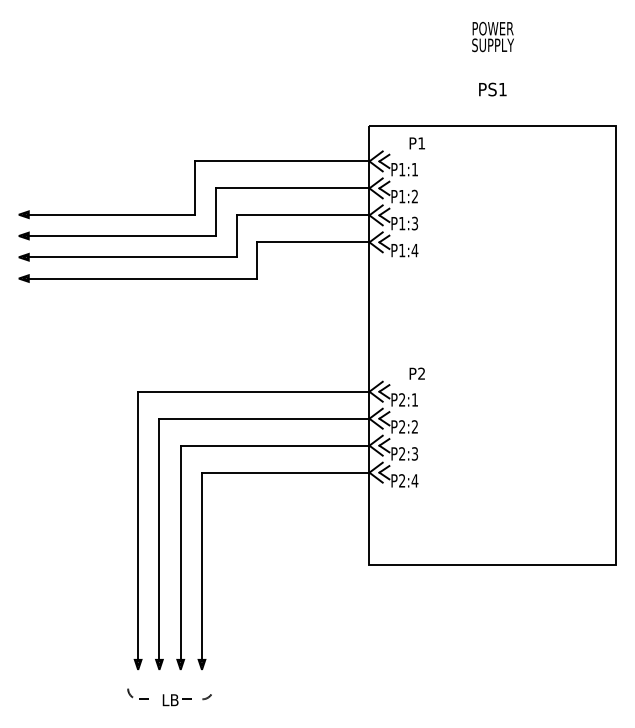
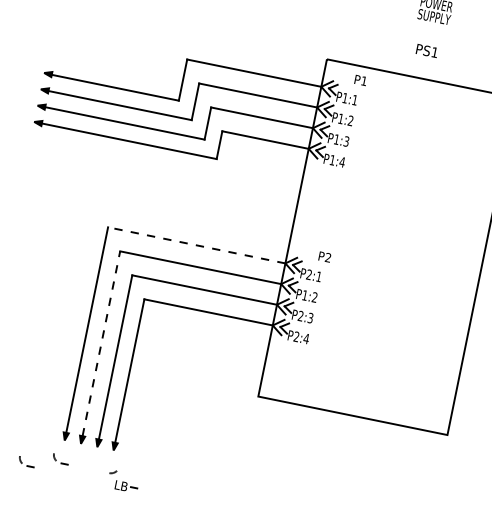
line: (253, 391) -> (196, 245), solid -> dashed
text: (401, 426) -> (304, 295), P2:2 -> P1:2
line: (159, 539) -> (101, 343), solid -> dashed
part: (176, 700) -> (125, 487), moved
part: (95, 705) -> (26, 461), added

